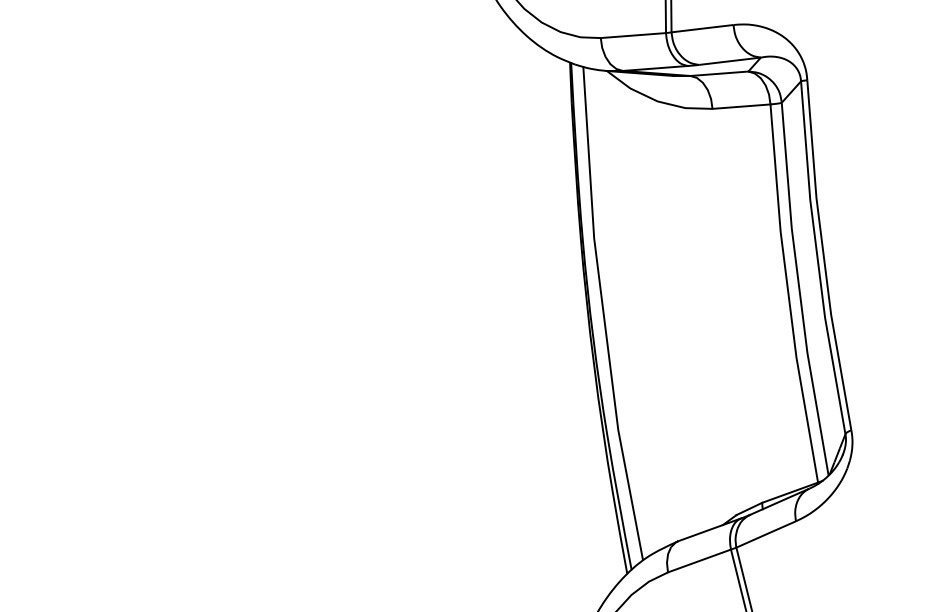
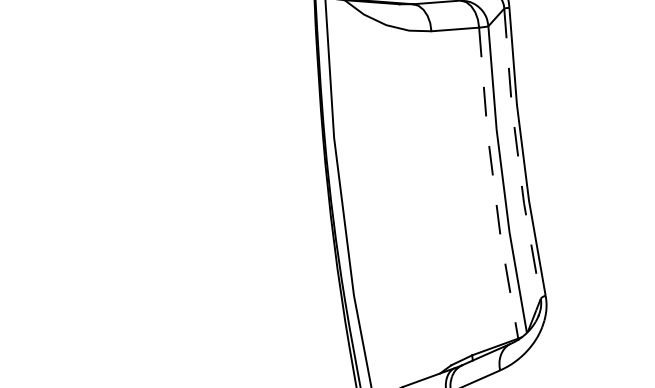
line: (817, 258) -> (517, 154), solid -> dashed
line: (788, 294) -> (493, 183), solid -> dashed

